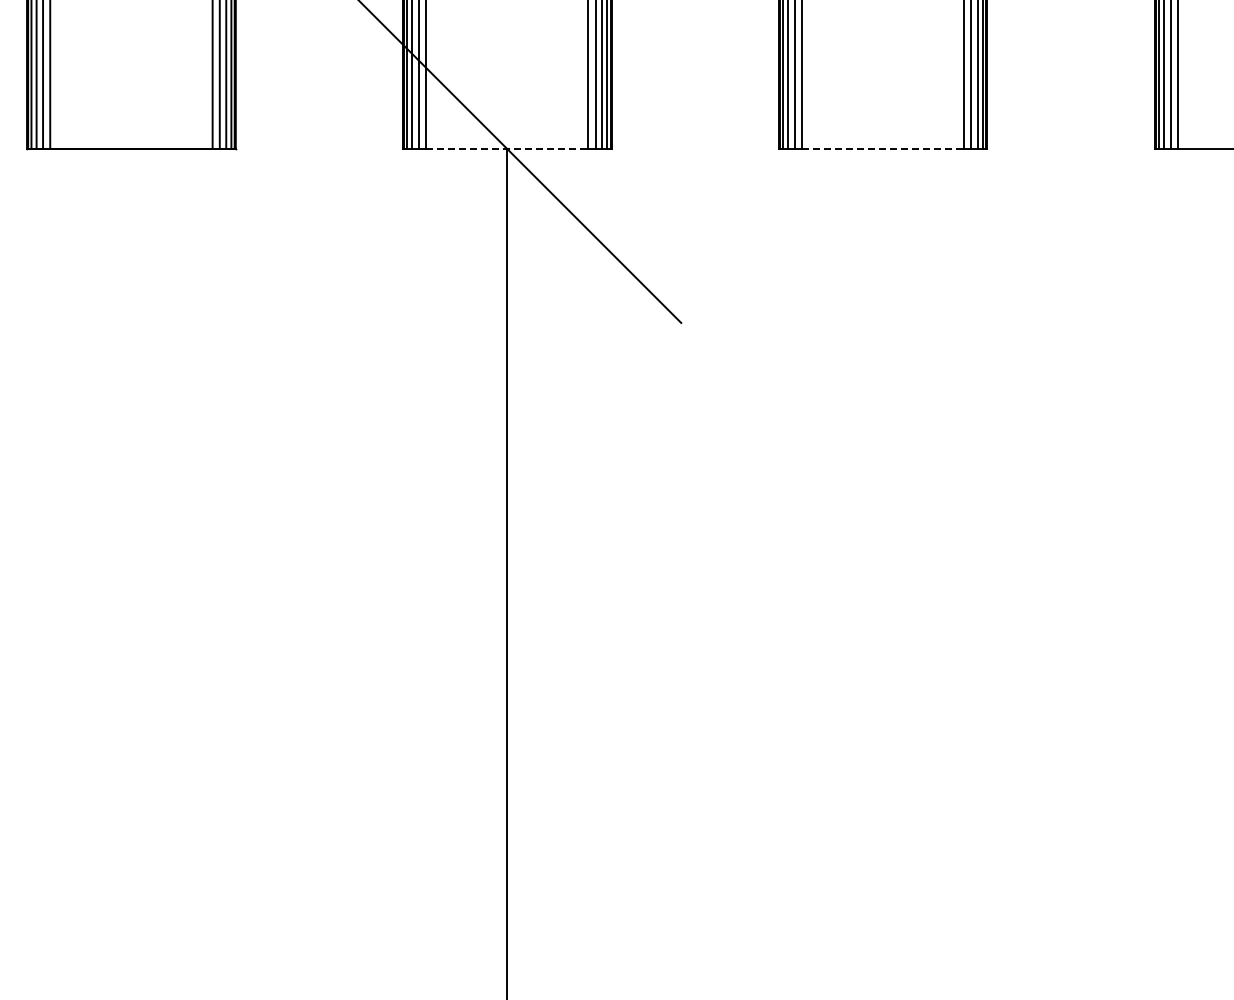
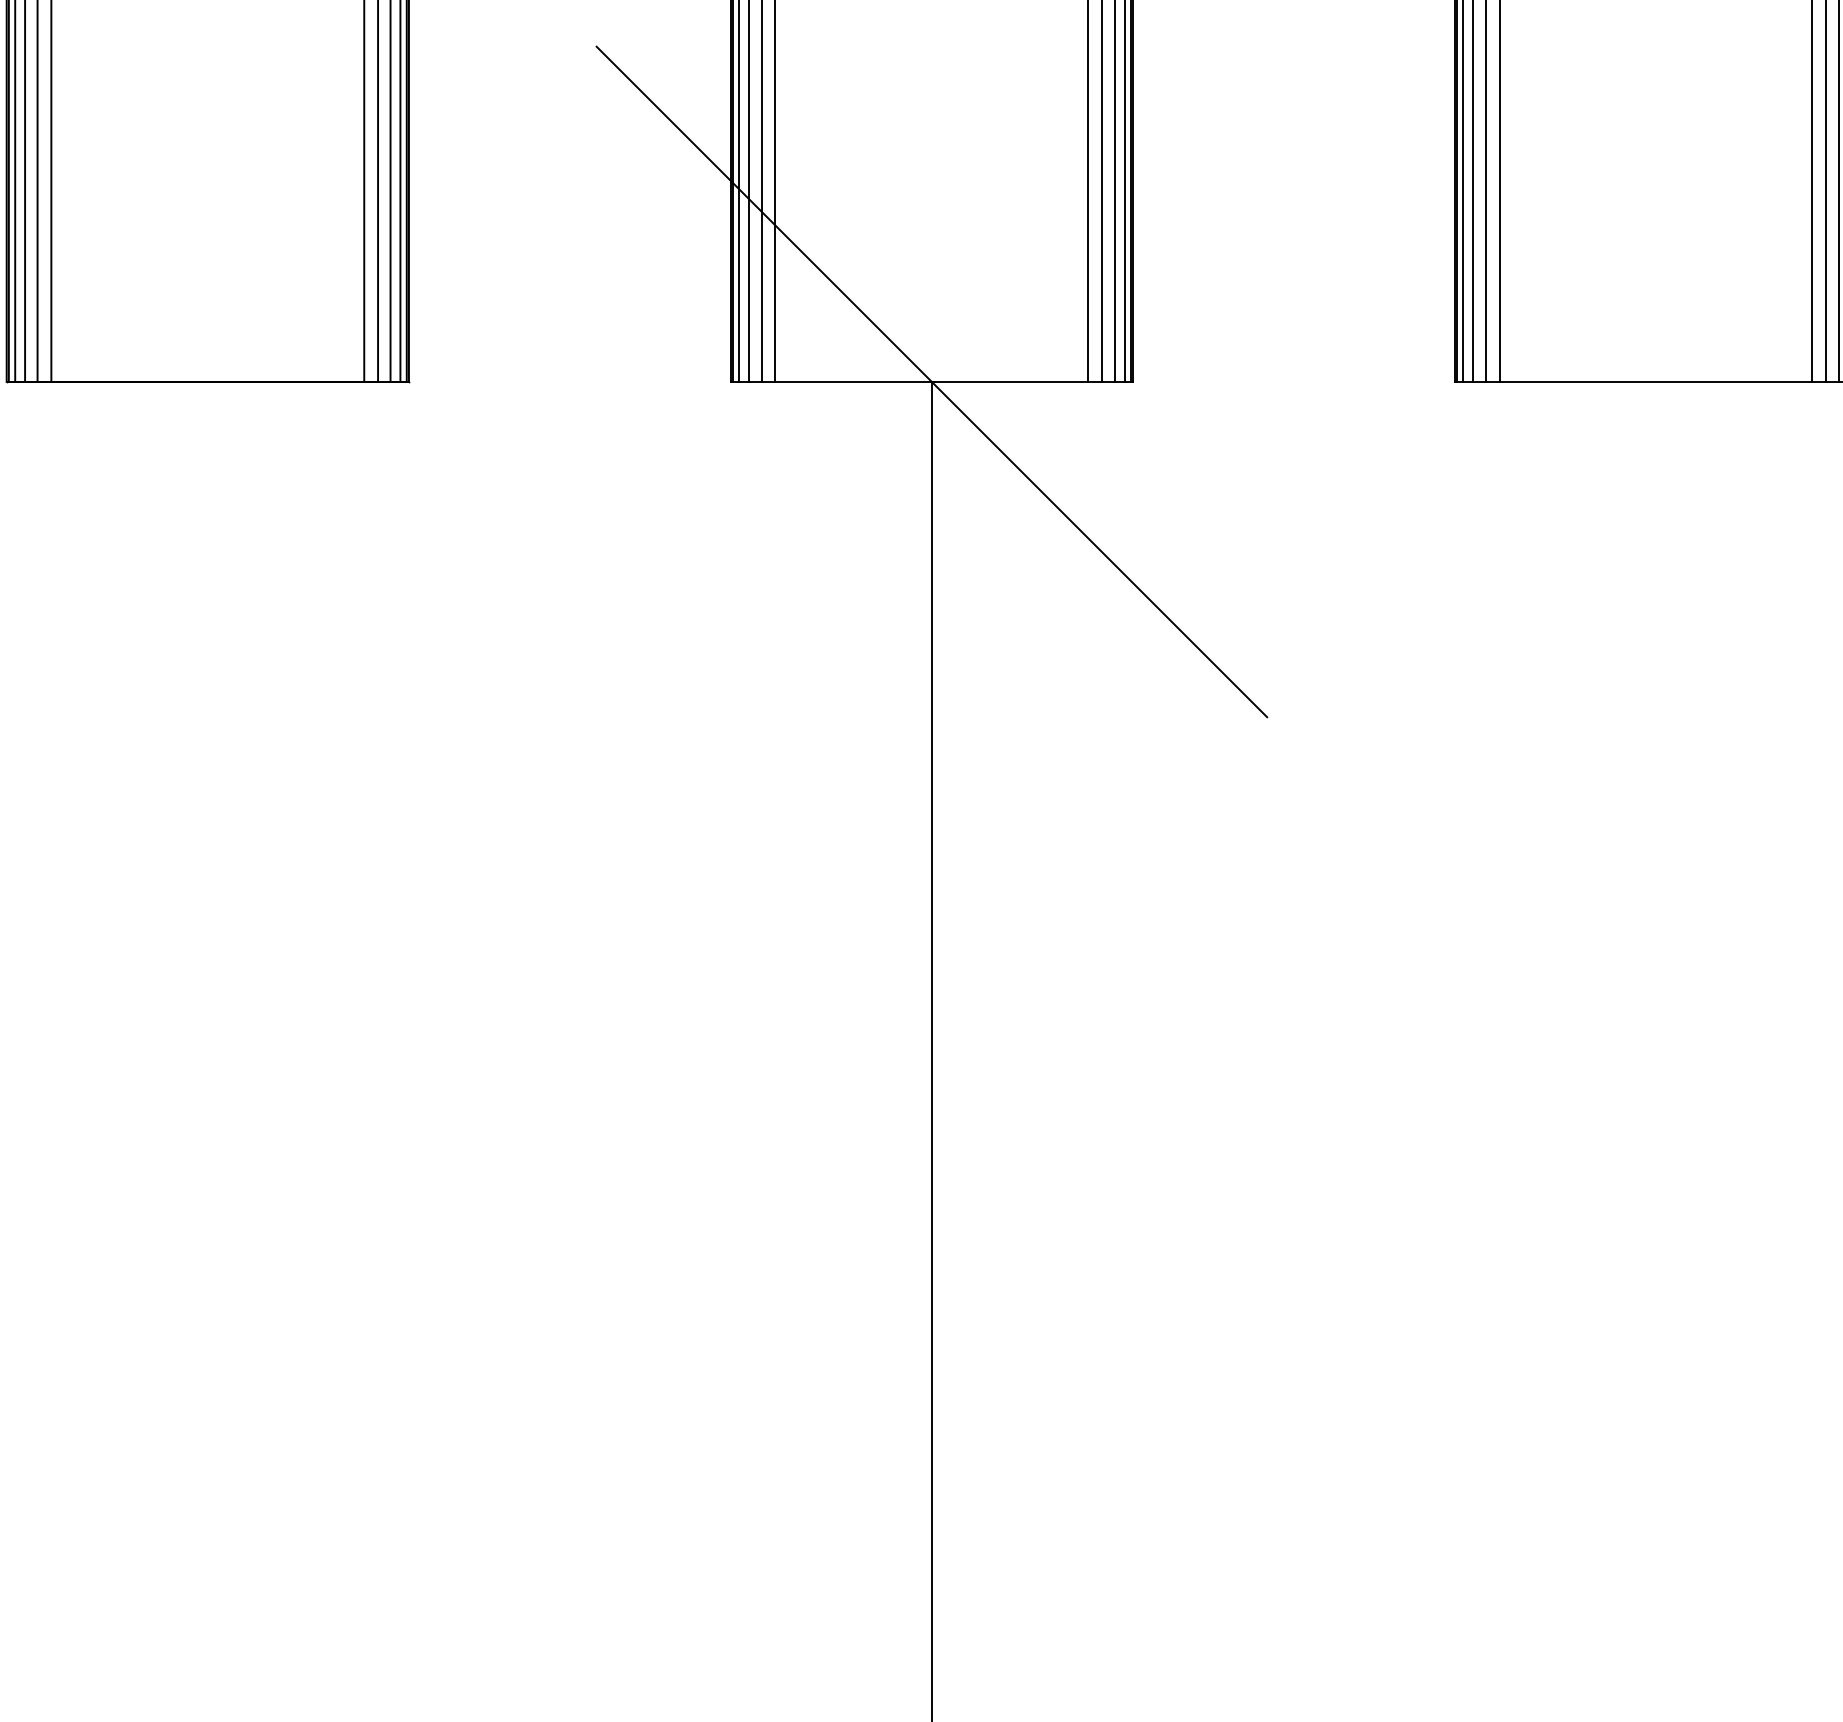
line: (507, 148) -> (932, 381), dashed -> solid
line: (883, 148) -> (1656, 381), dashed -> solid

